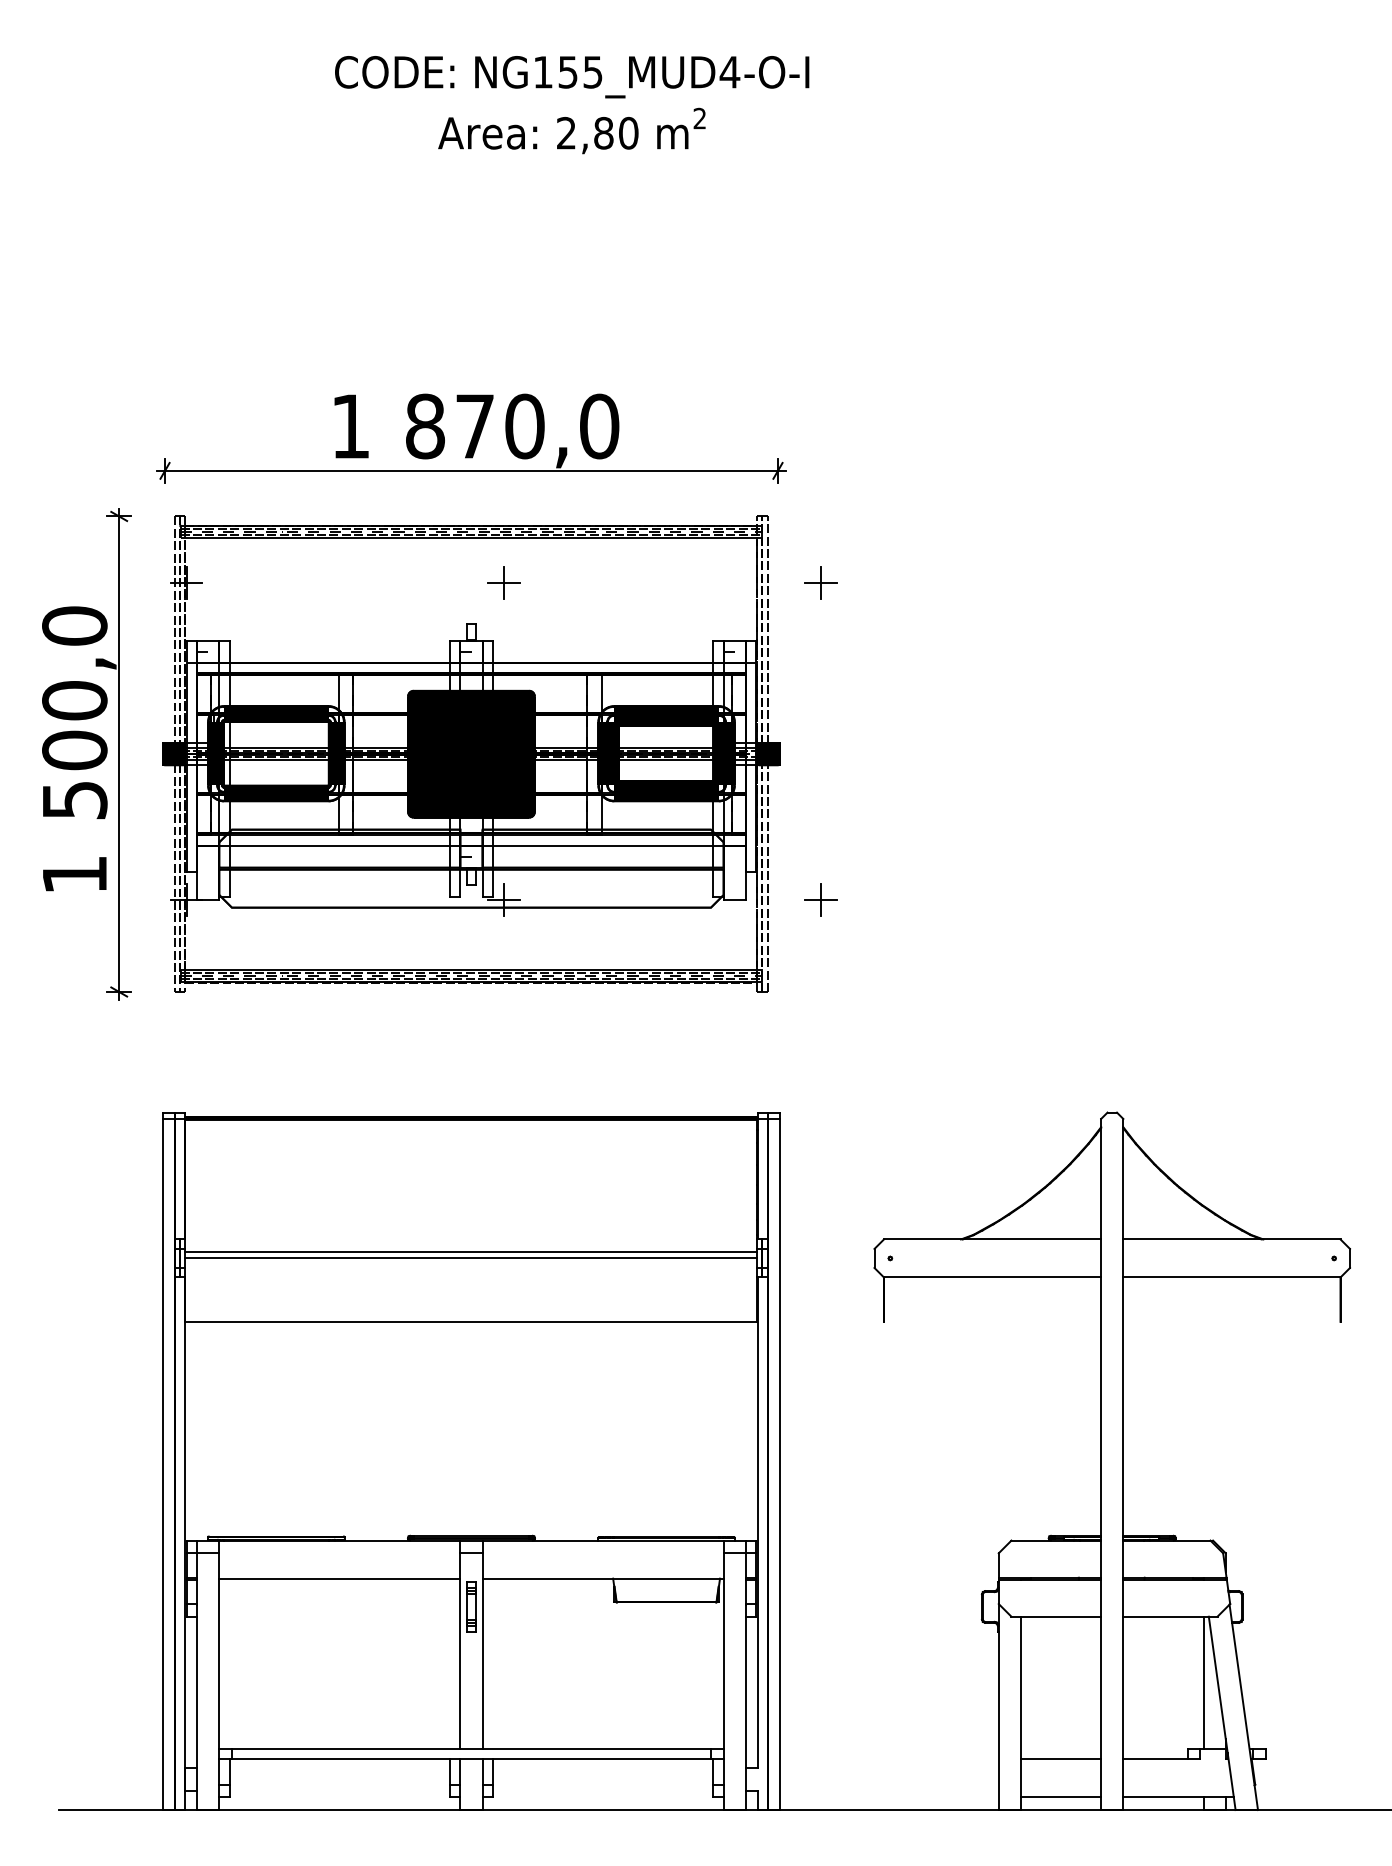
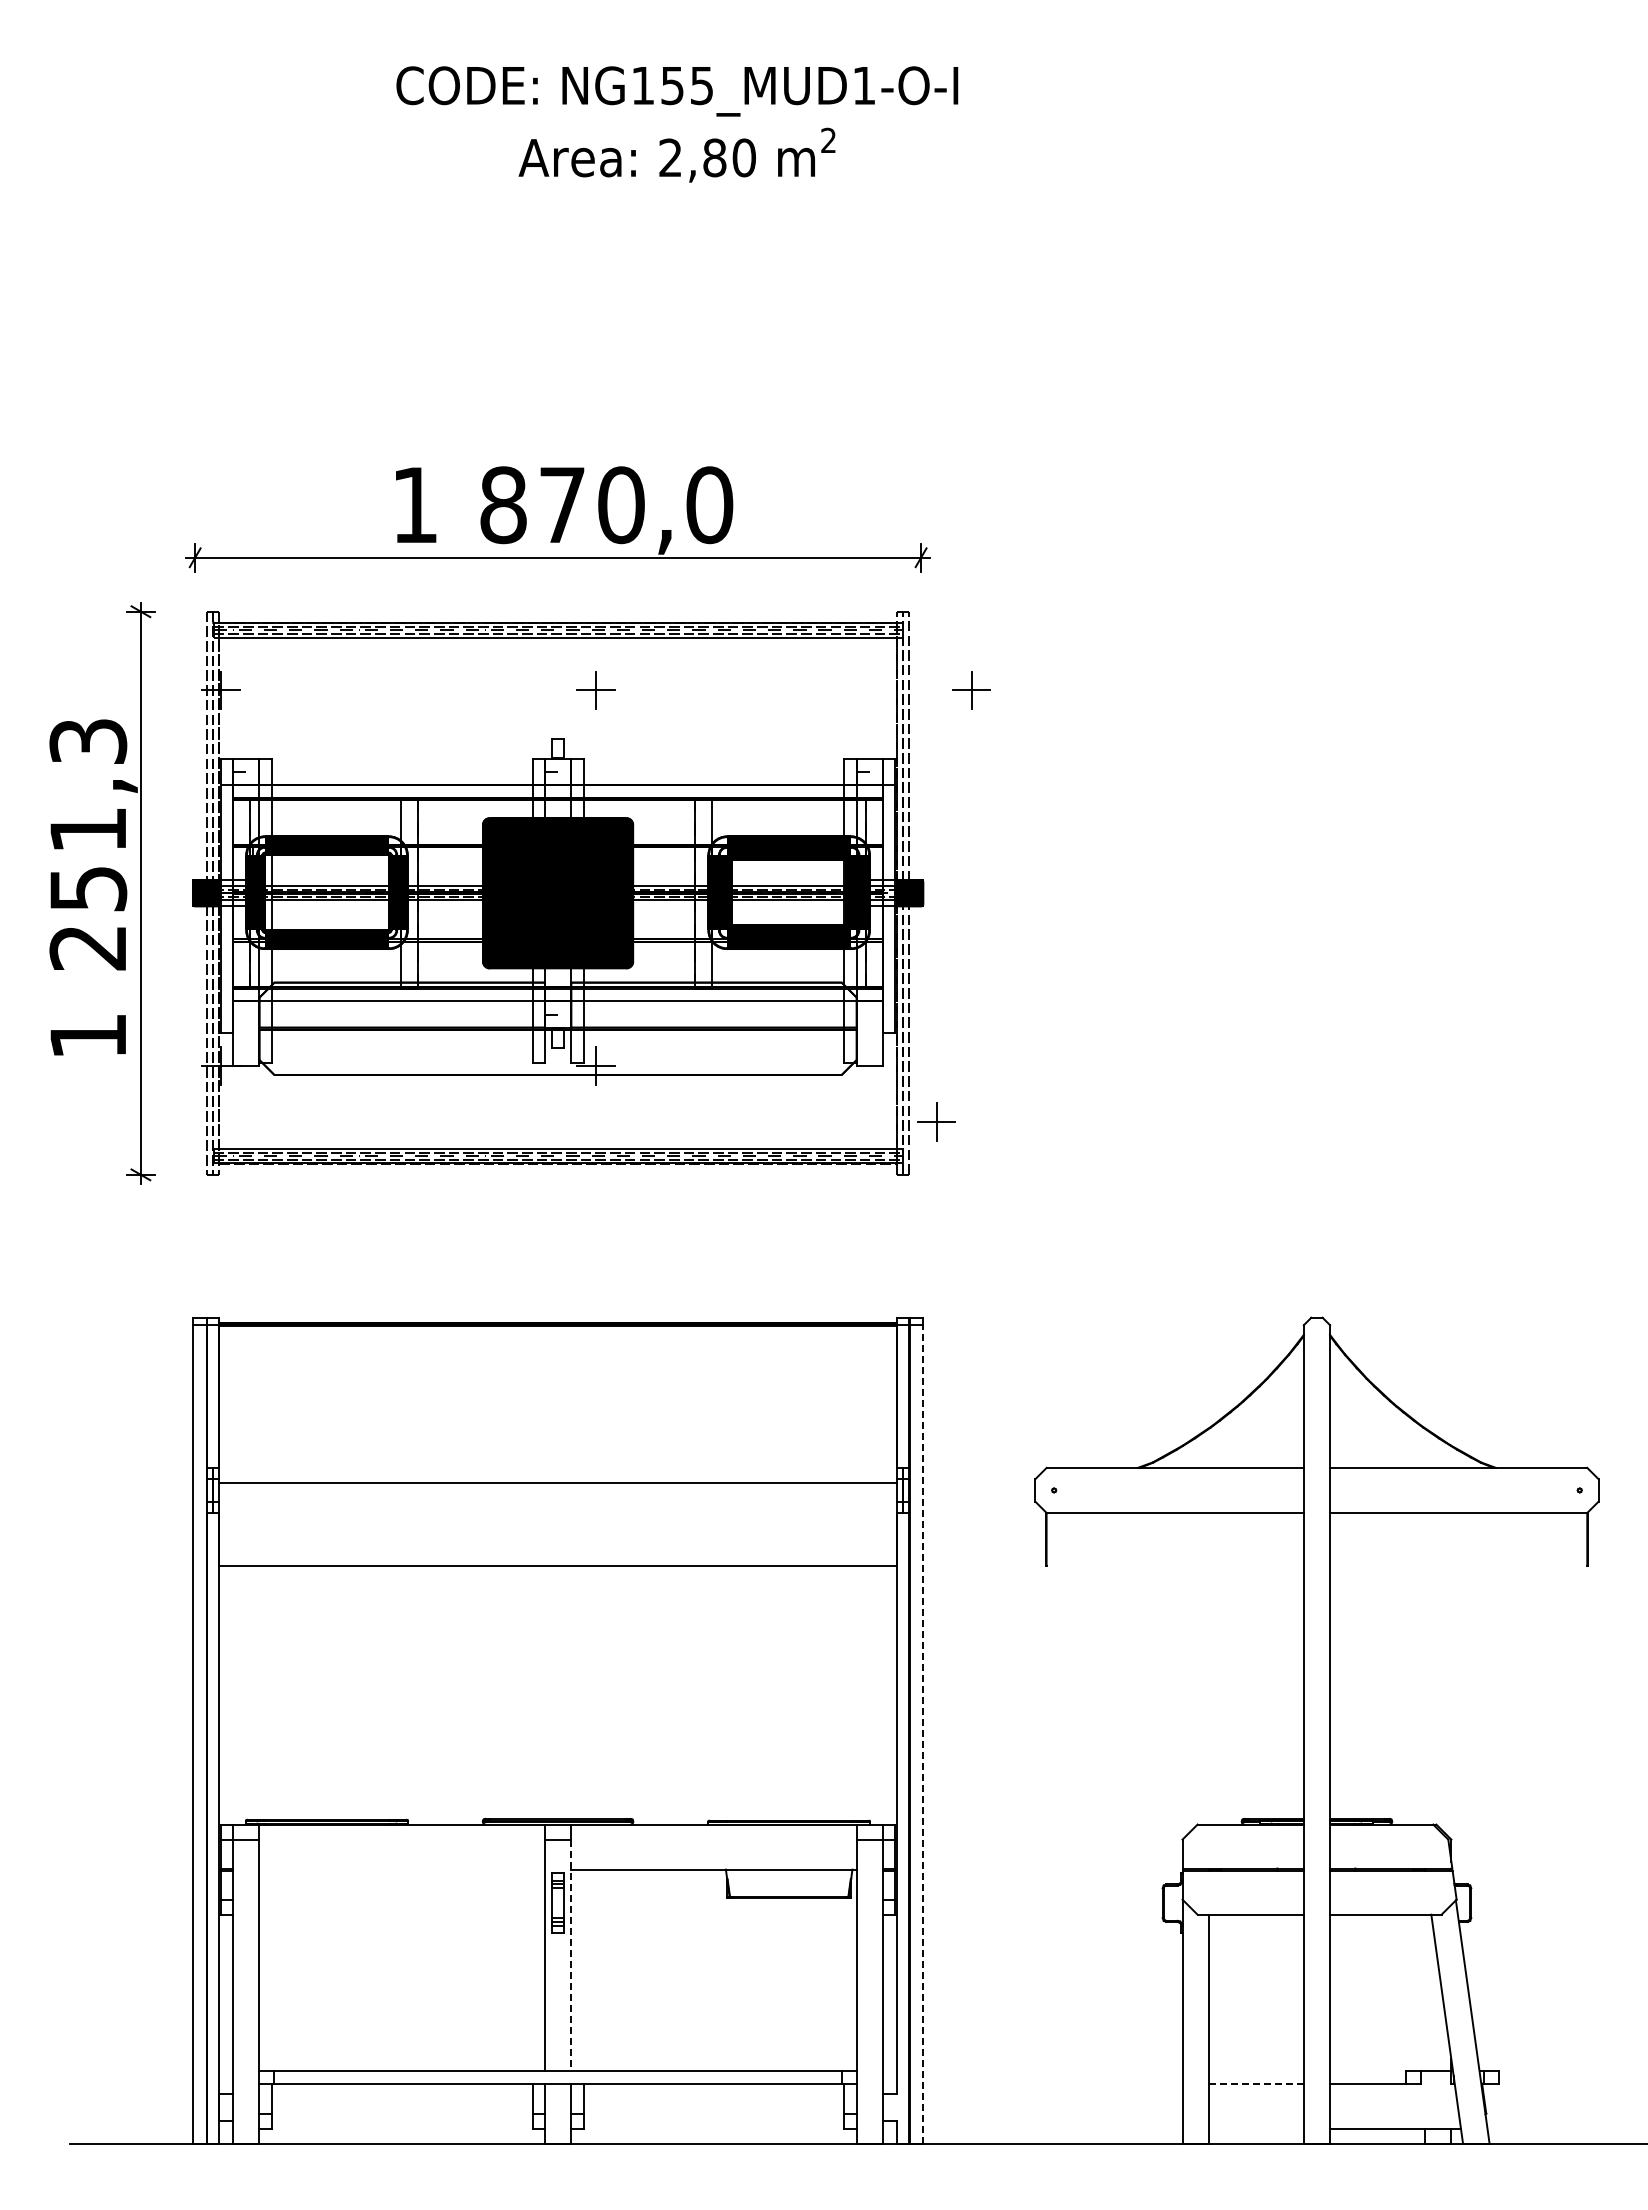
text: (730, 72) -> (864, 85), NG155_MUD4-O-I -> NG155_MUD1-O-I
text: (74, 713) -> (88, 844), 500,0 -> 251,3
part: (820, 899) -> (936, 1121), moved
line: (470, 1258) -> (557, 1490), removed
line: (780, 1463) -> (923, 1733), solid -> dashed
line: (339, 1578) -> (401, 1869), removed
line: (482, 1651) -> (571, 1955), solid -> dashed
line: (1203, 1682) -> (1425, 1992), removed
line: (1060, 1759) -> (1255, 2083), solid -> dashed
line: (1060, 1797) -> (1255, 2128), removed

